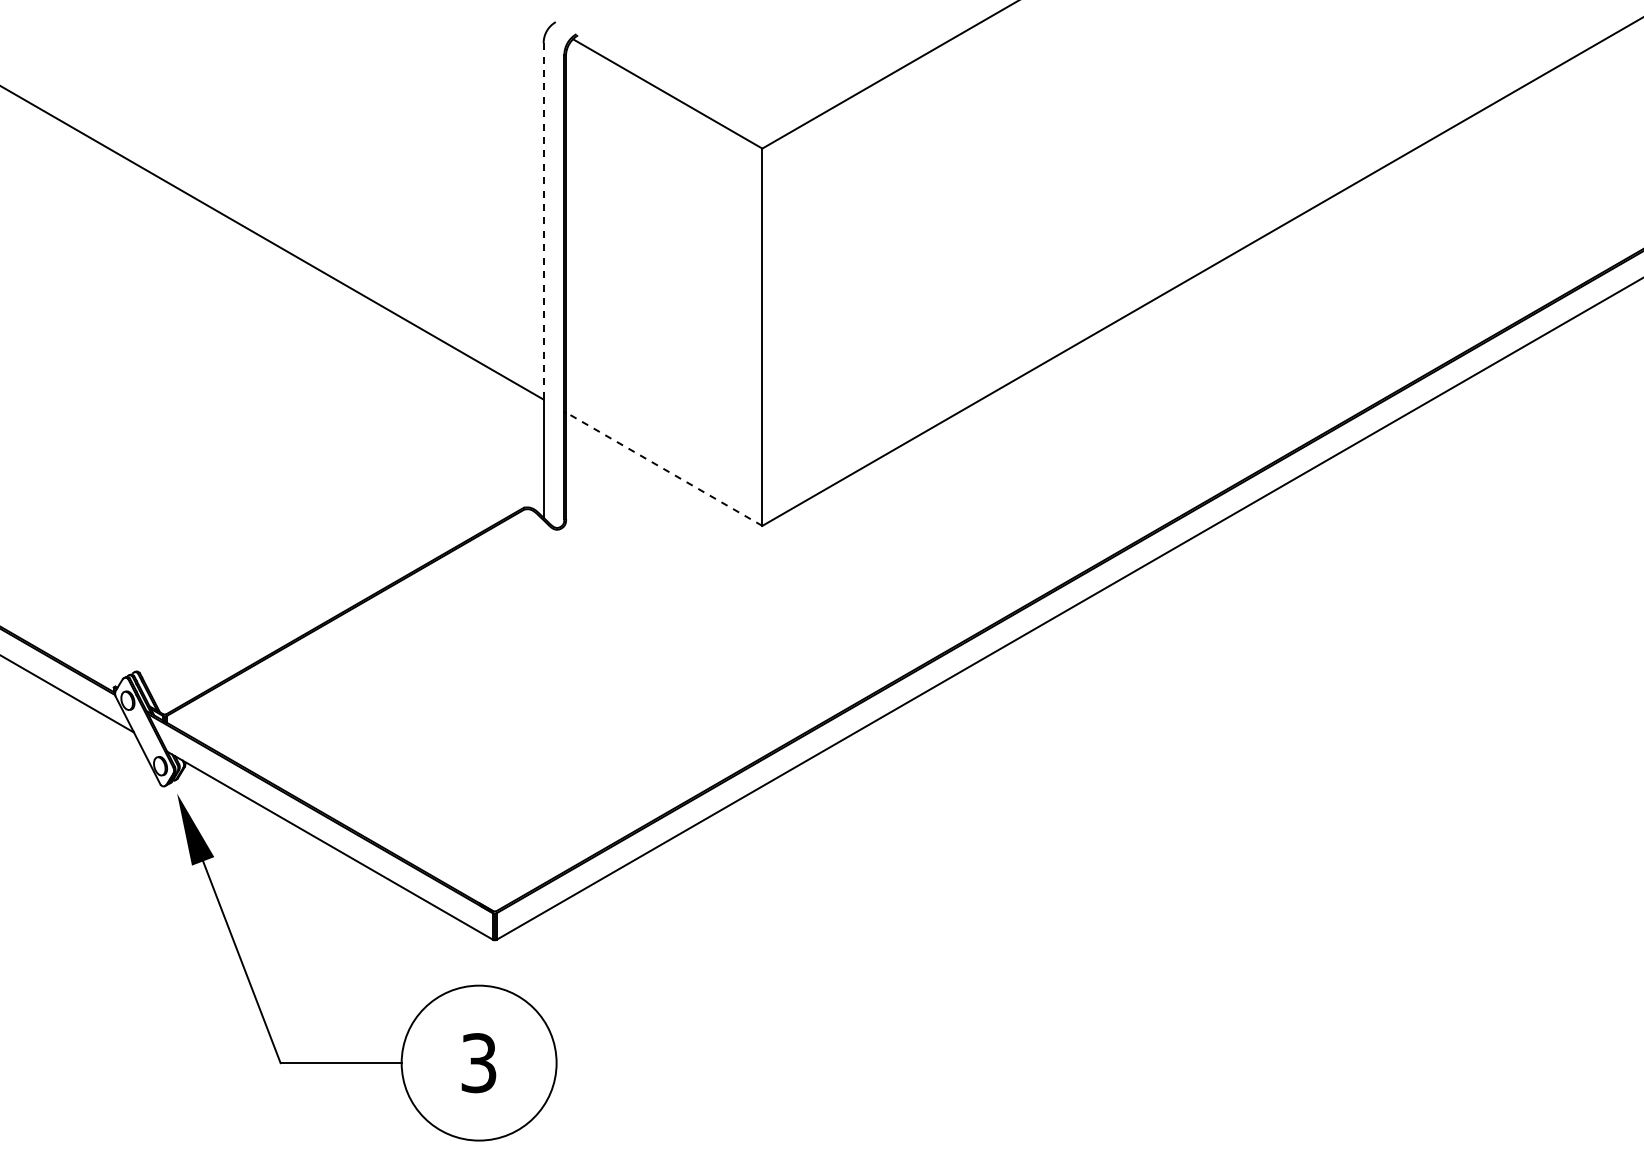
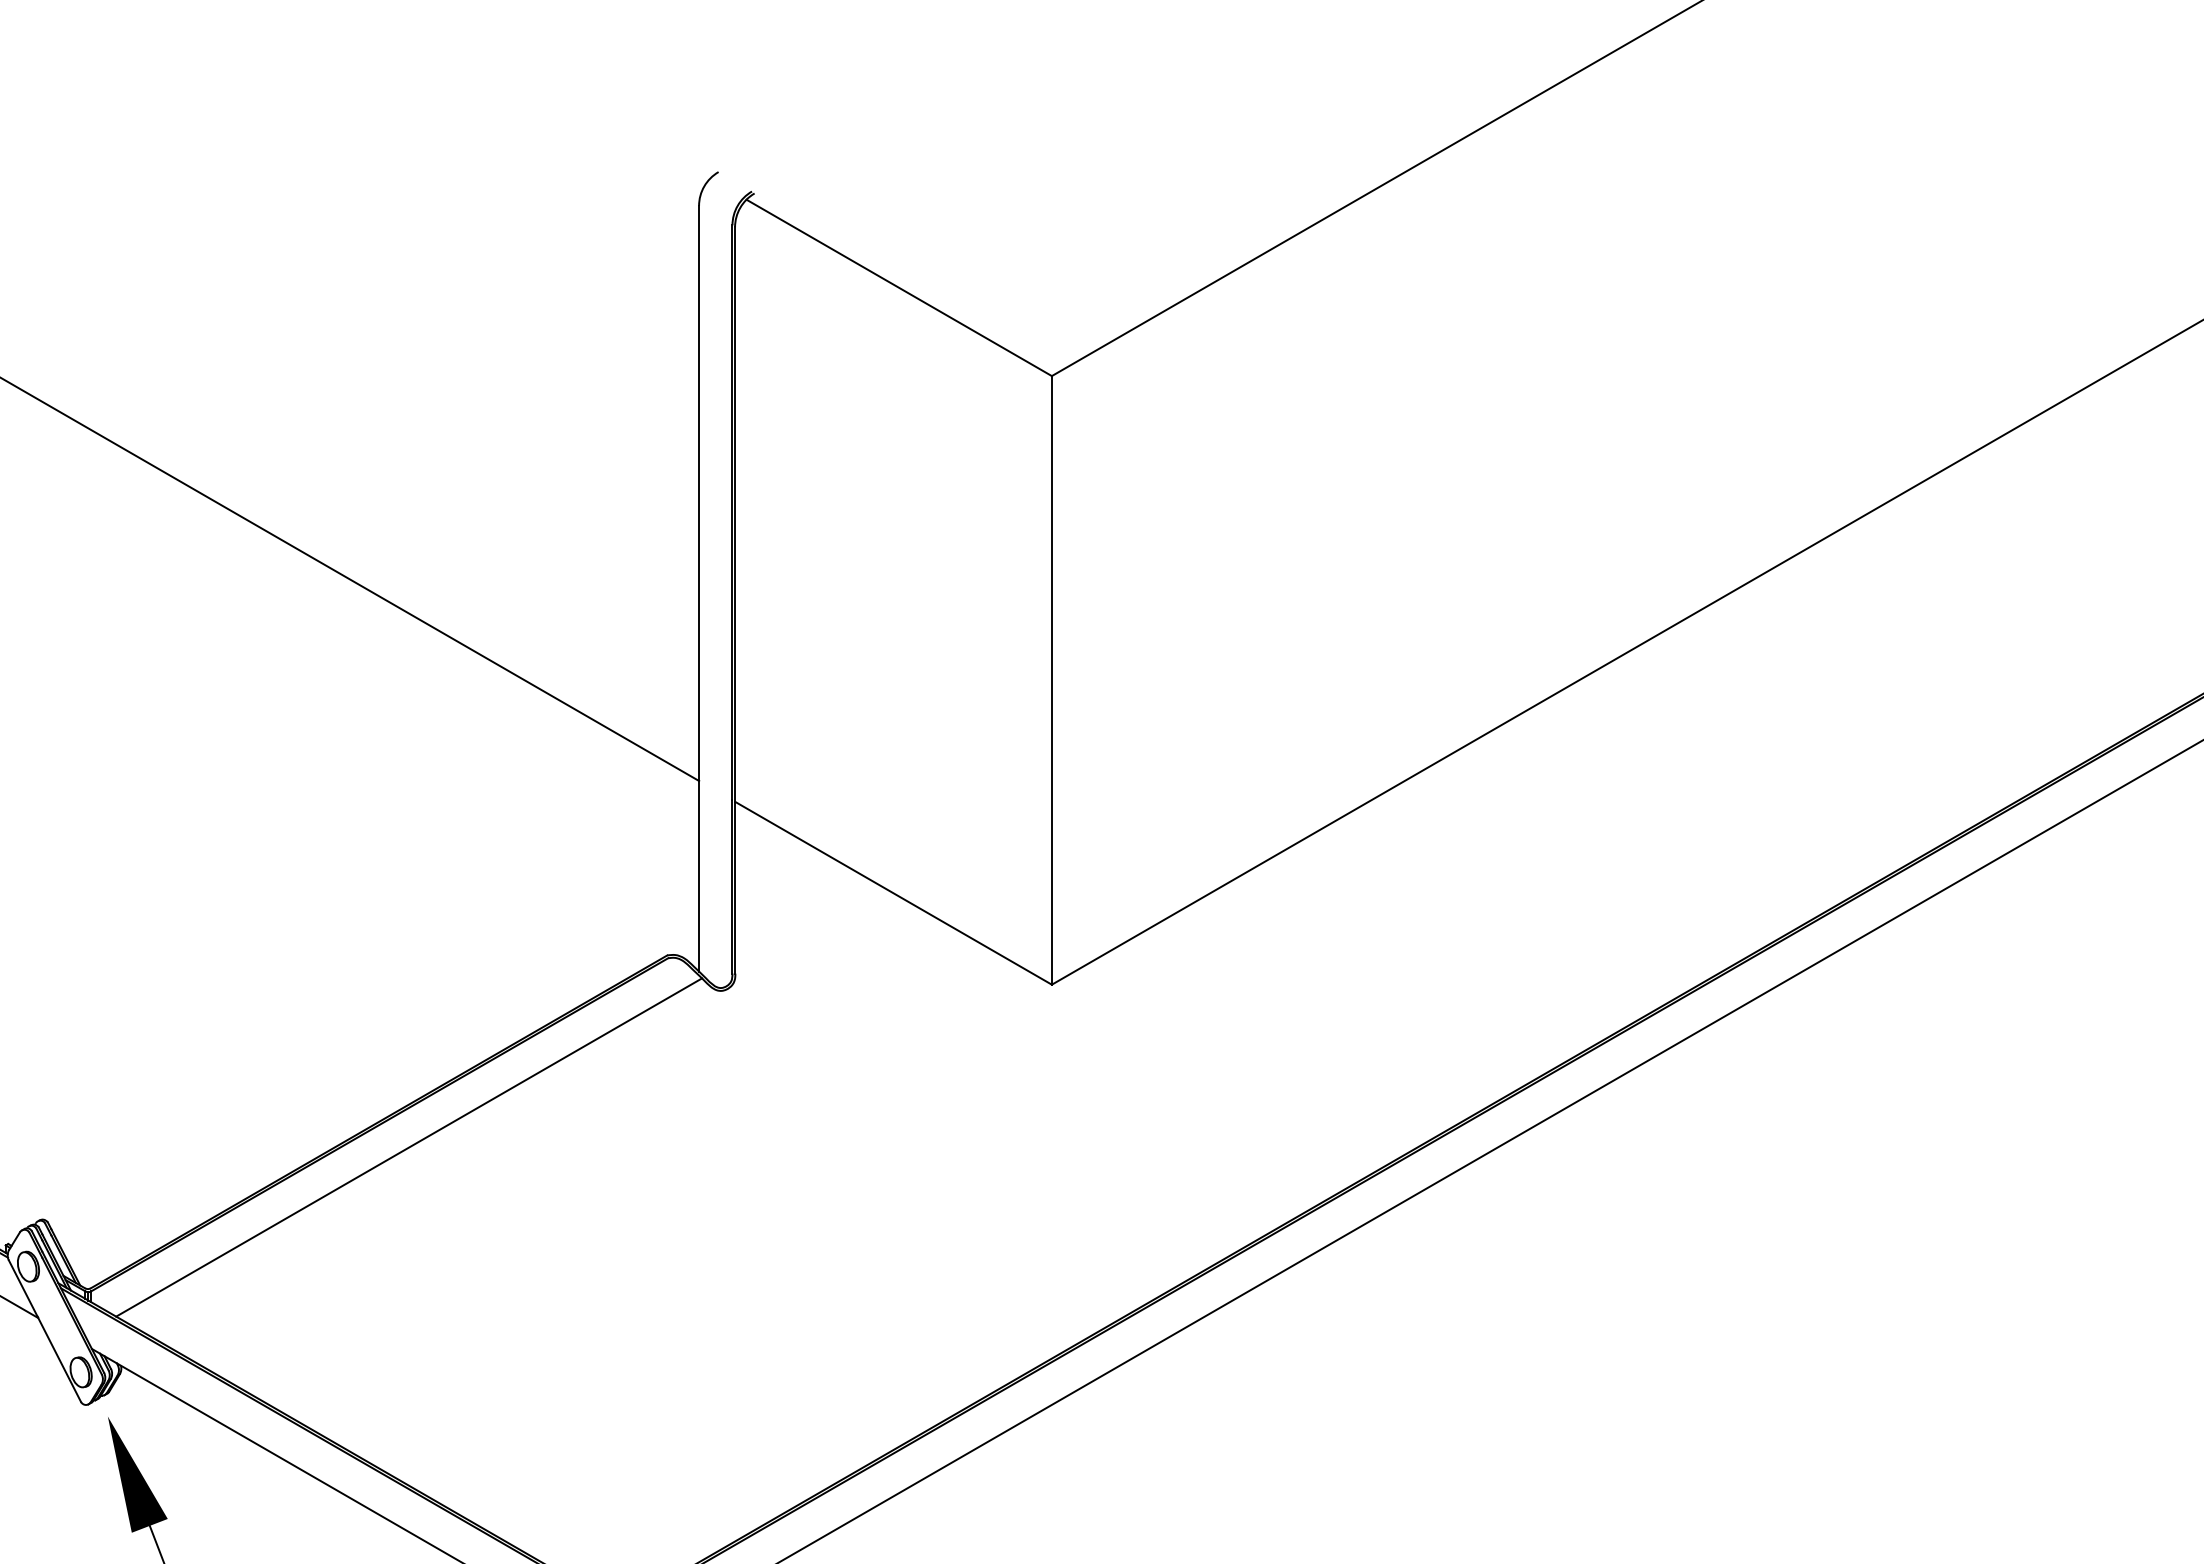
line: (543, 221) -> (698, 493), dashed -> solid
line: (663, 468) -> (892, 892), dashed -> solid
line: (363, 626) -> (408, 1146), added

